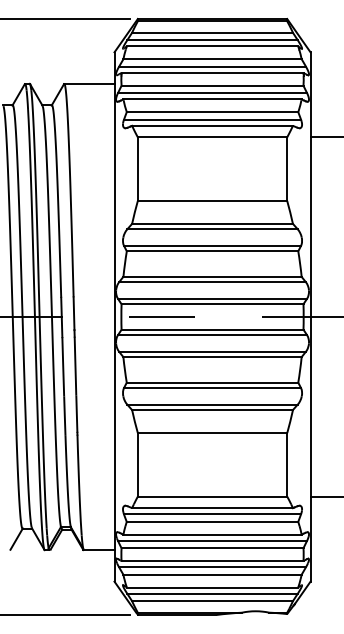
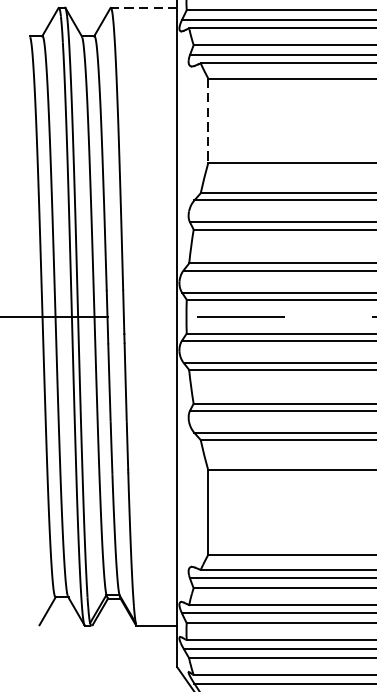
line: (88, 83) -> (142, 7), solid -> dashed
line: (137, 169) -> (207, 121), solid -> dashed

